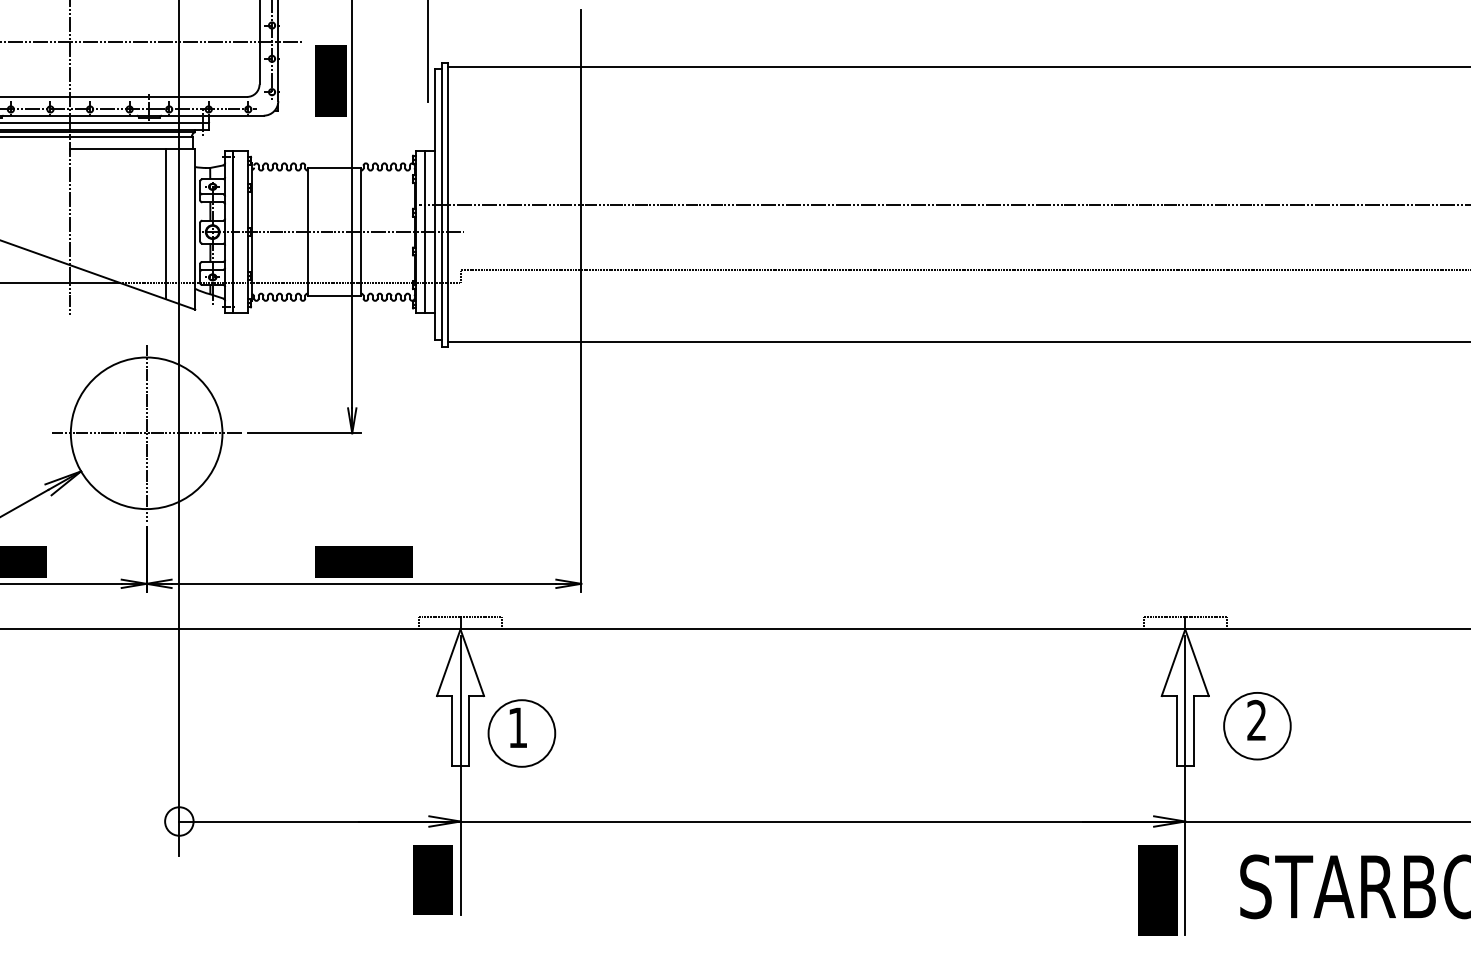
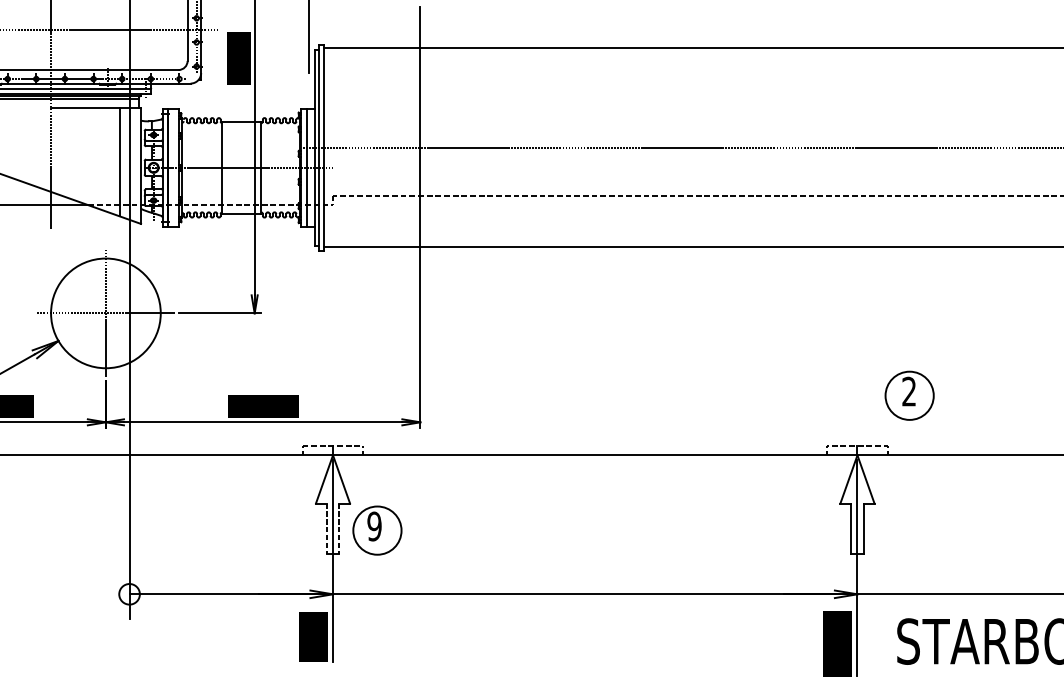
part: (1257, 726) -> (909, 396), moved
text: (517, 727) -> (374, 526), 1 -> 9
line: (451, 731) -> (326, 529), solid -> dashed
line: (469, 731) -> (339, 529), solid -> dashed

